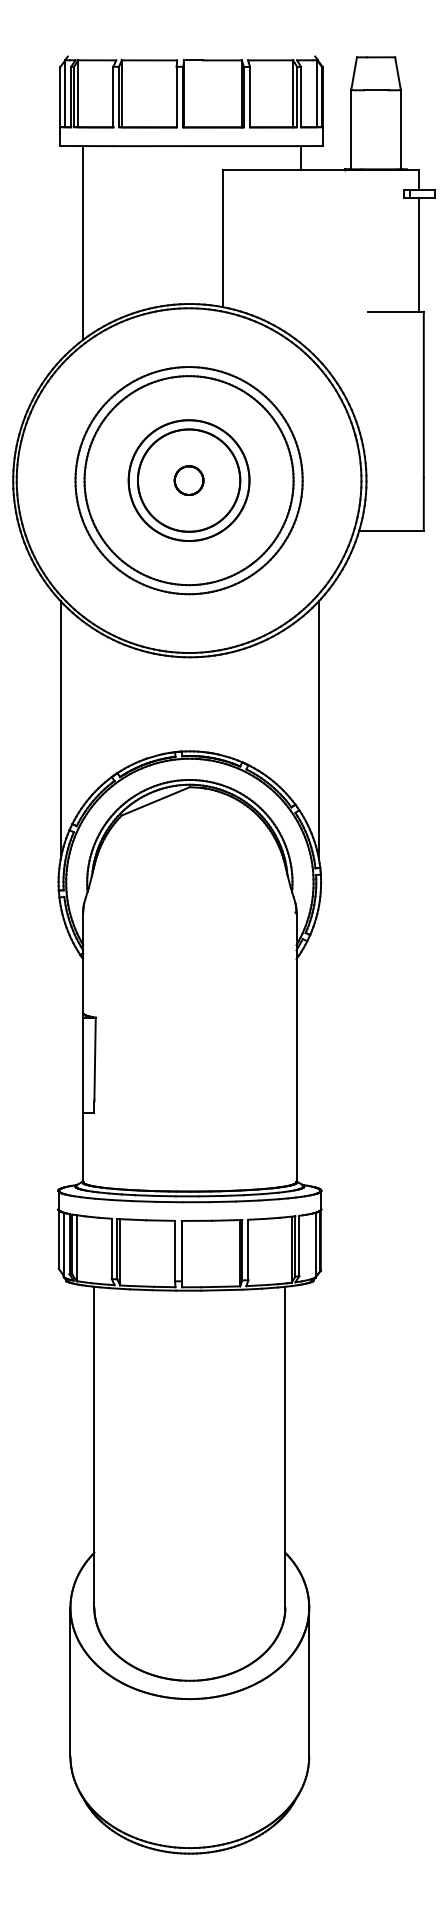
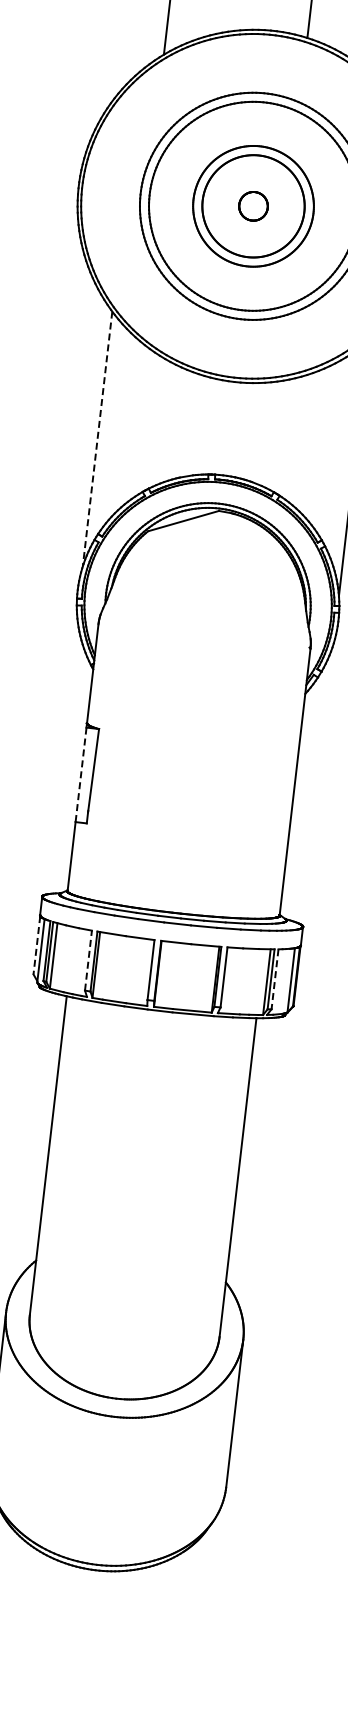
line: (60, 730) -> (97, 439), solid -> dashed
line: (83, 1065) -> (81, 775), solid -> dashed
line: (58, 1240) -> (36, 946), solid -> dashed
line: (299, 1246) -> (275, 979), solid -> dashed
line: (111, 1248) -> (88, 960), solid -> dashed

